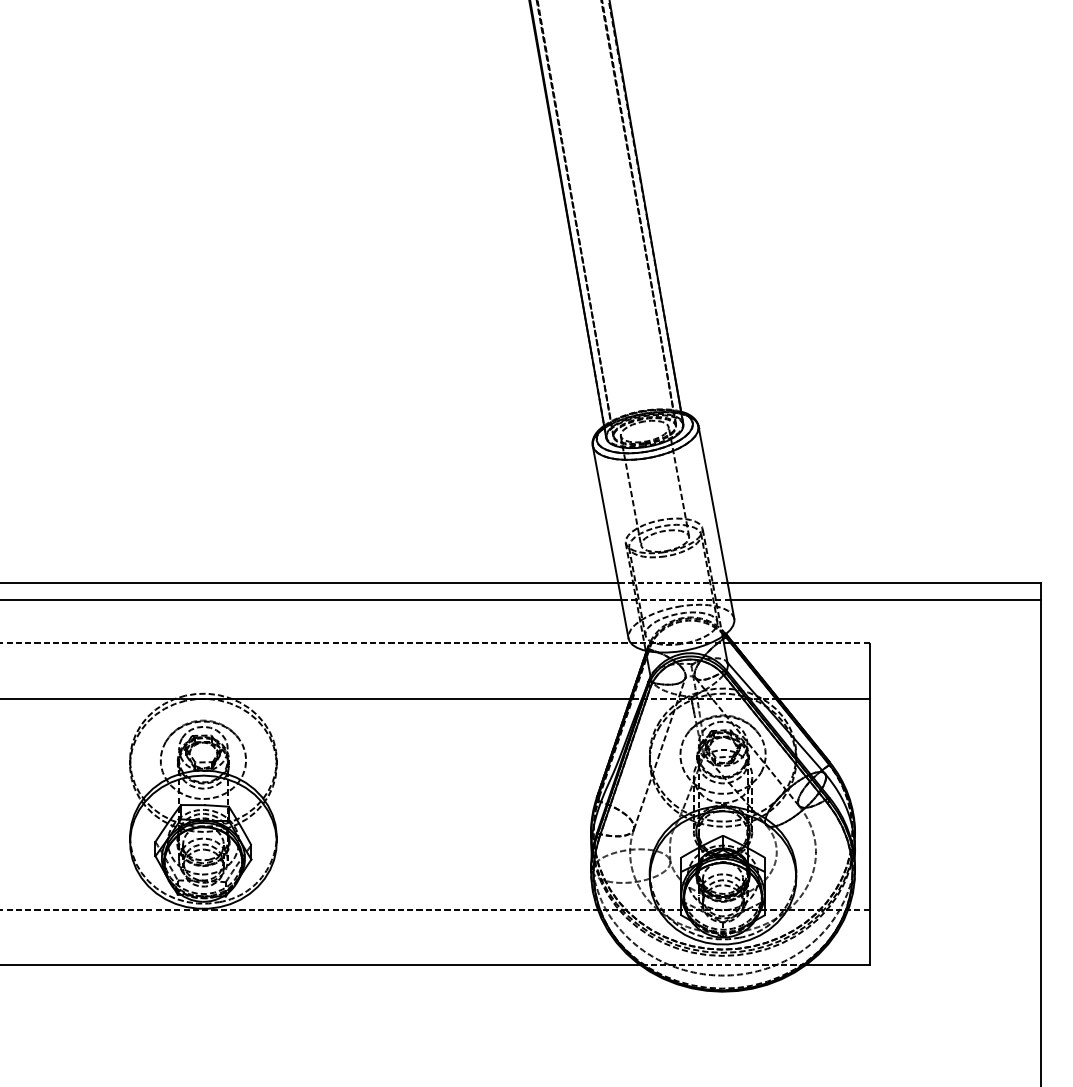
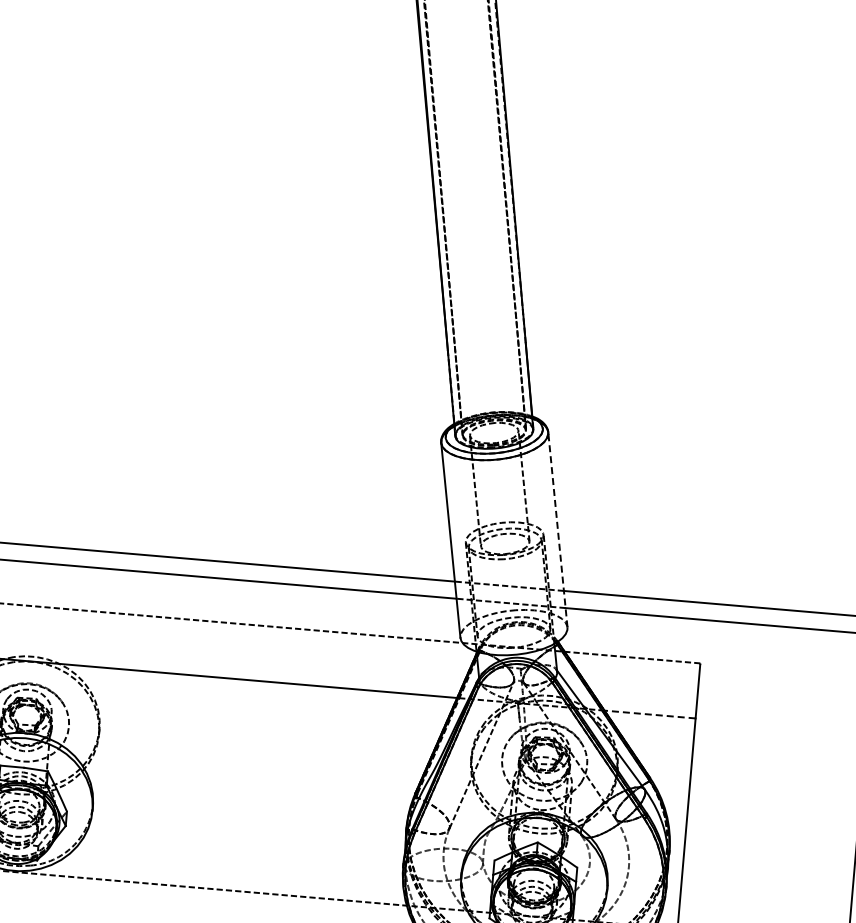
line: (716, 522) -> (557, 529), solid -> dashed
line: (824, 698) -> (650, 714), solid -> dashed

